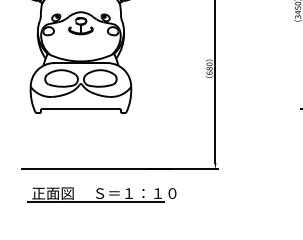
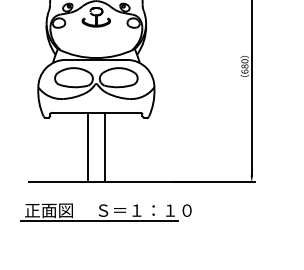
line: (73, 138) -> (87, 147), added
line: (88, 138) -> (105, 147), added
part: (101, 194) -> (105, 211), moved

